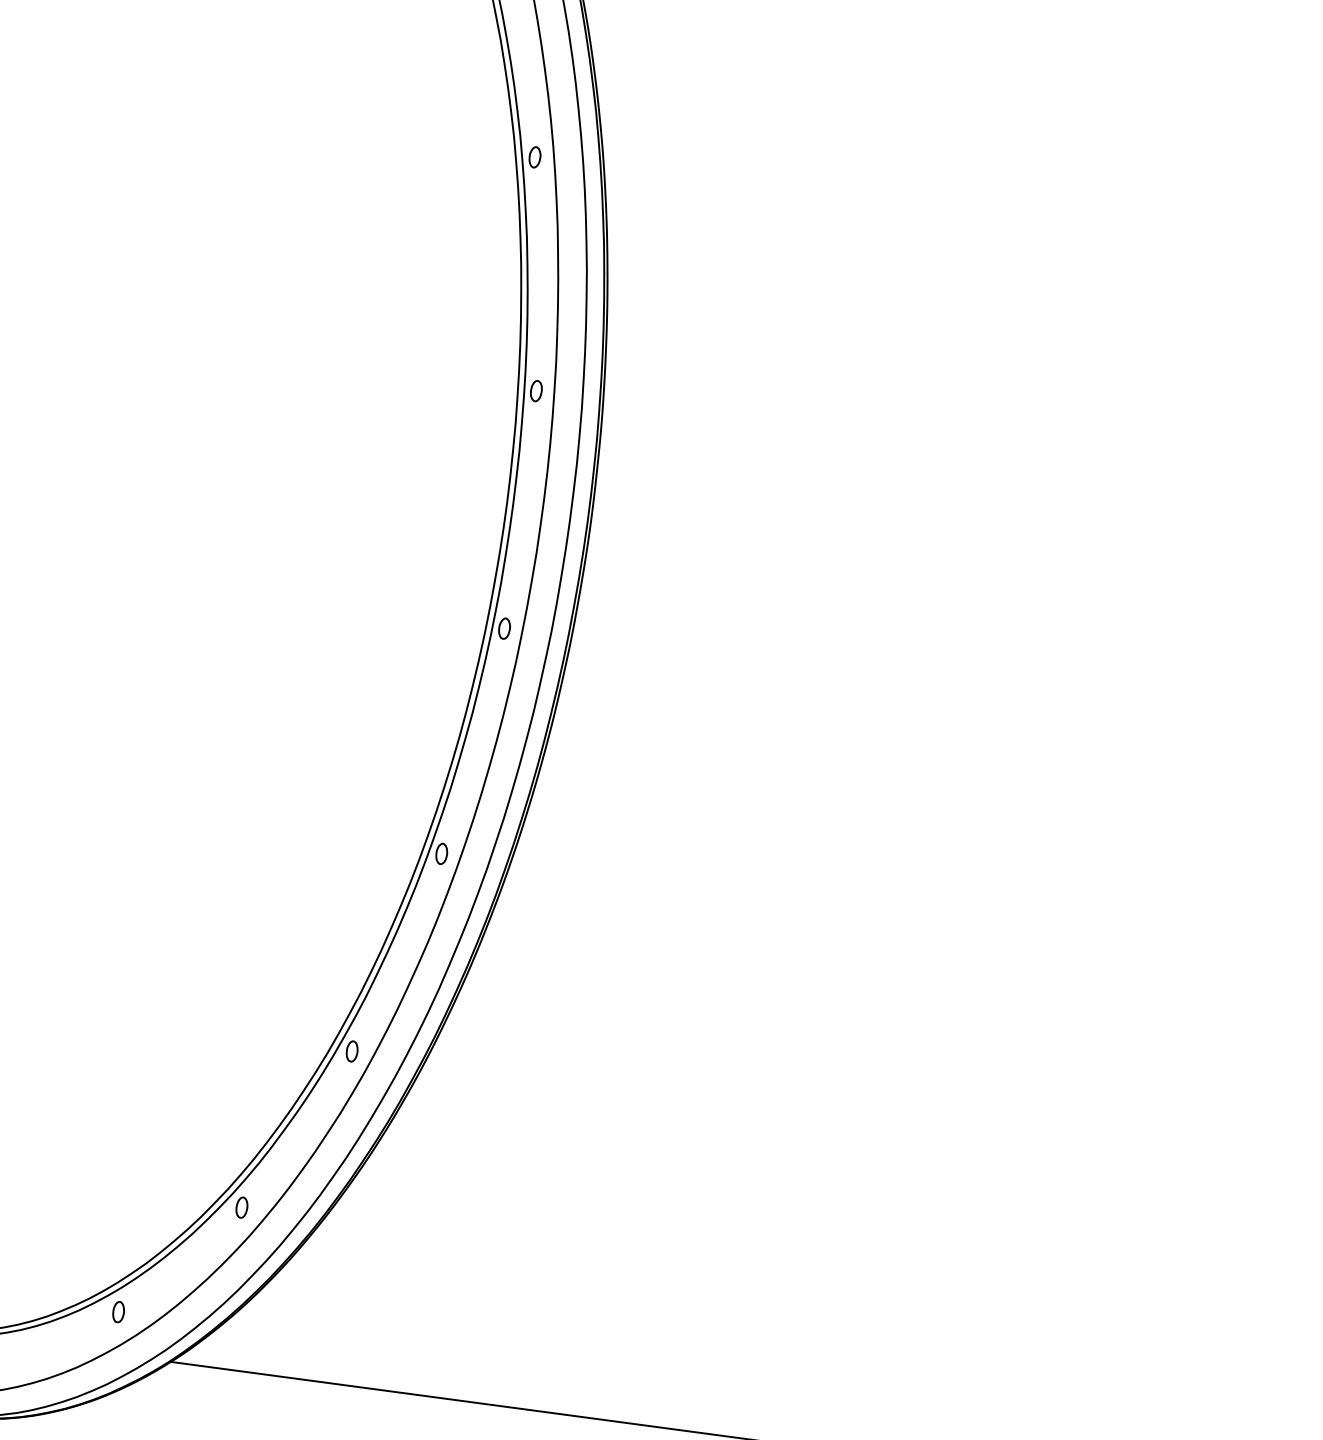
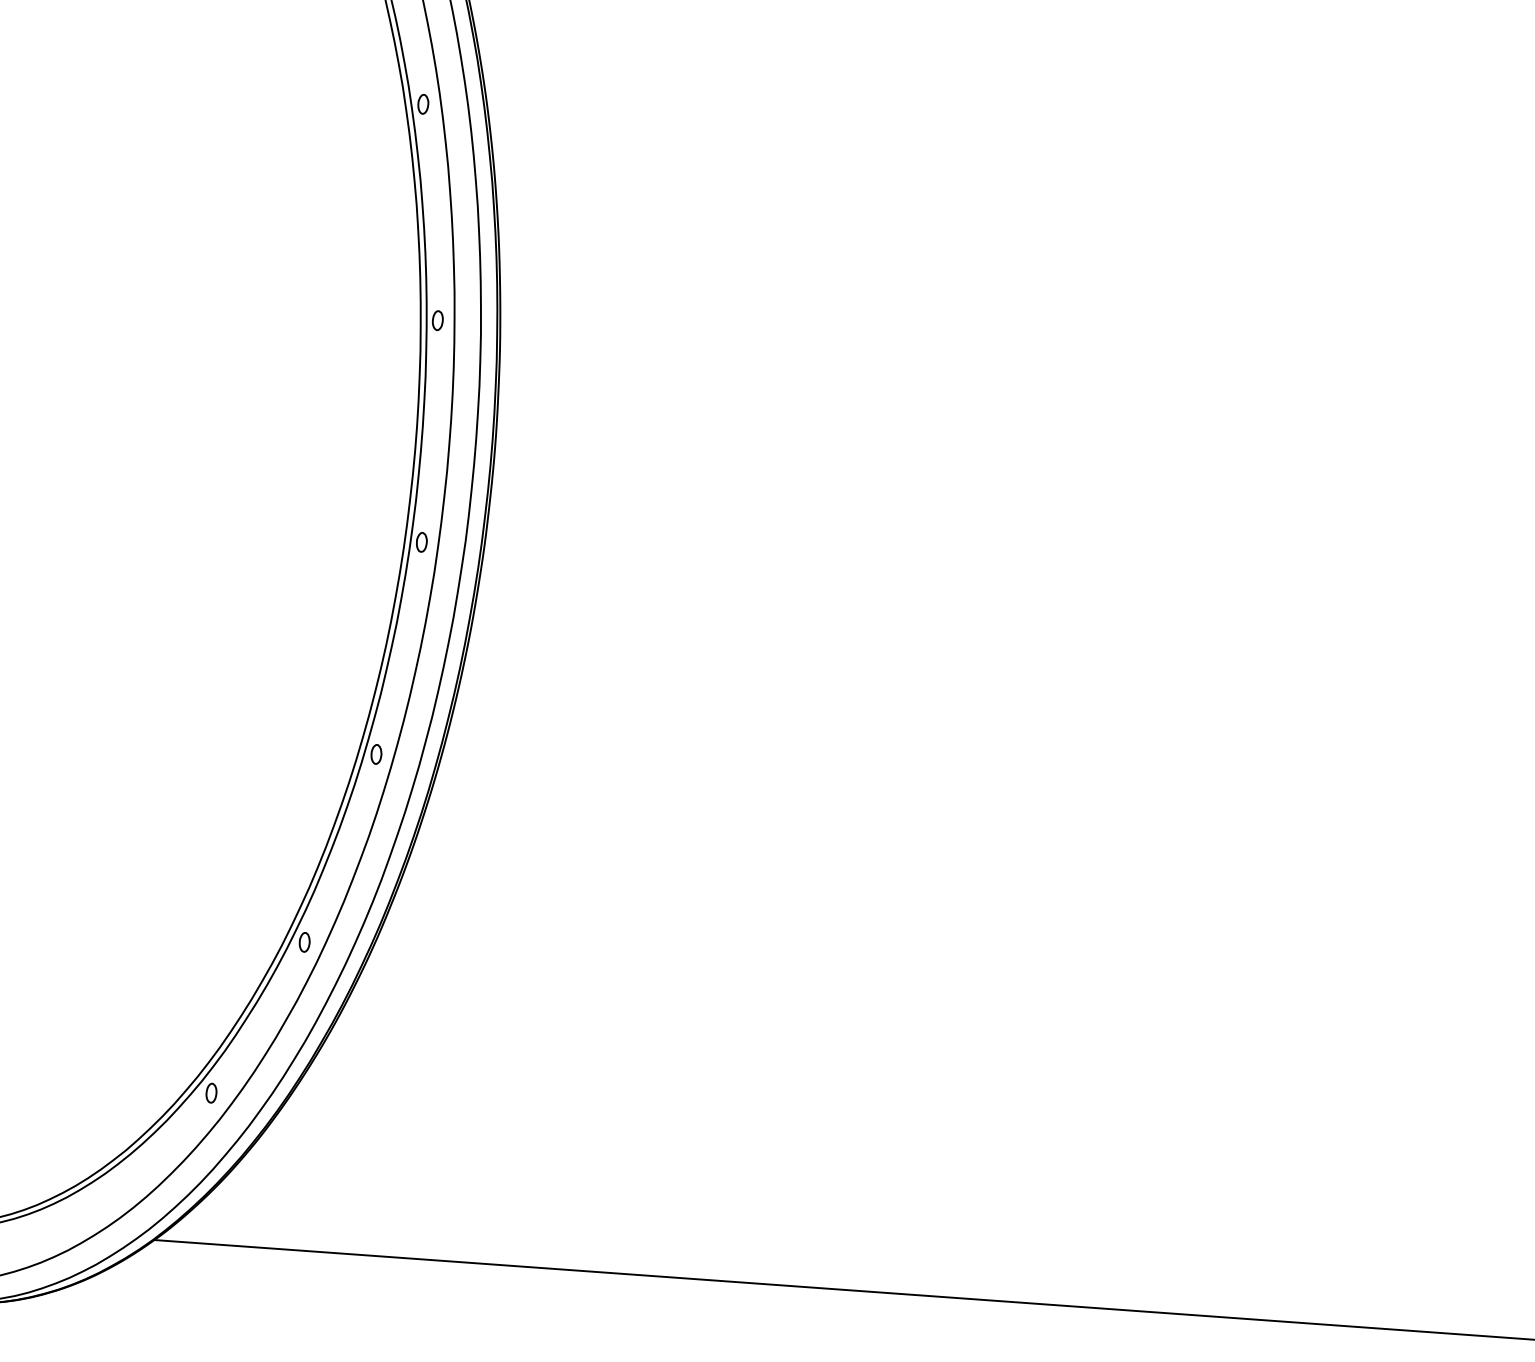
part: (118, 1311) -> (103, 1196), removed

